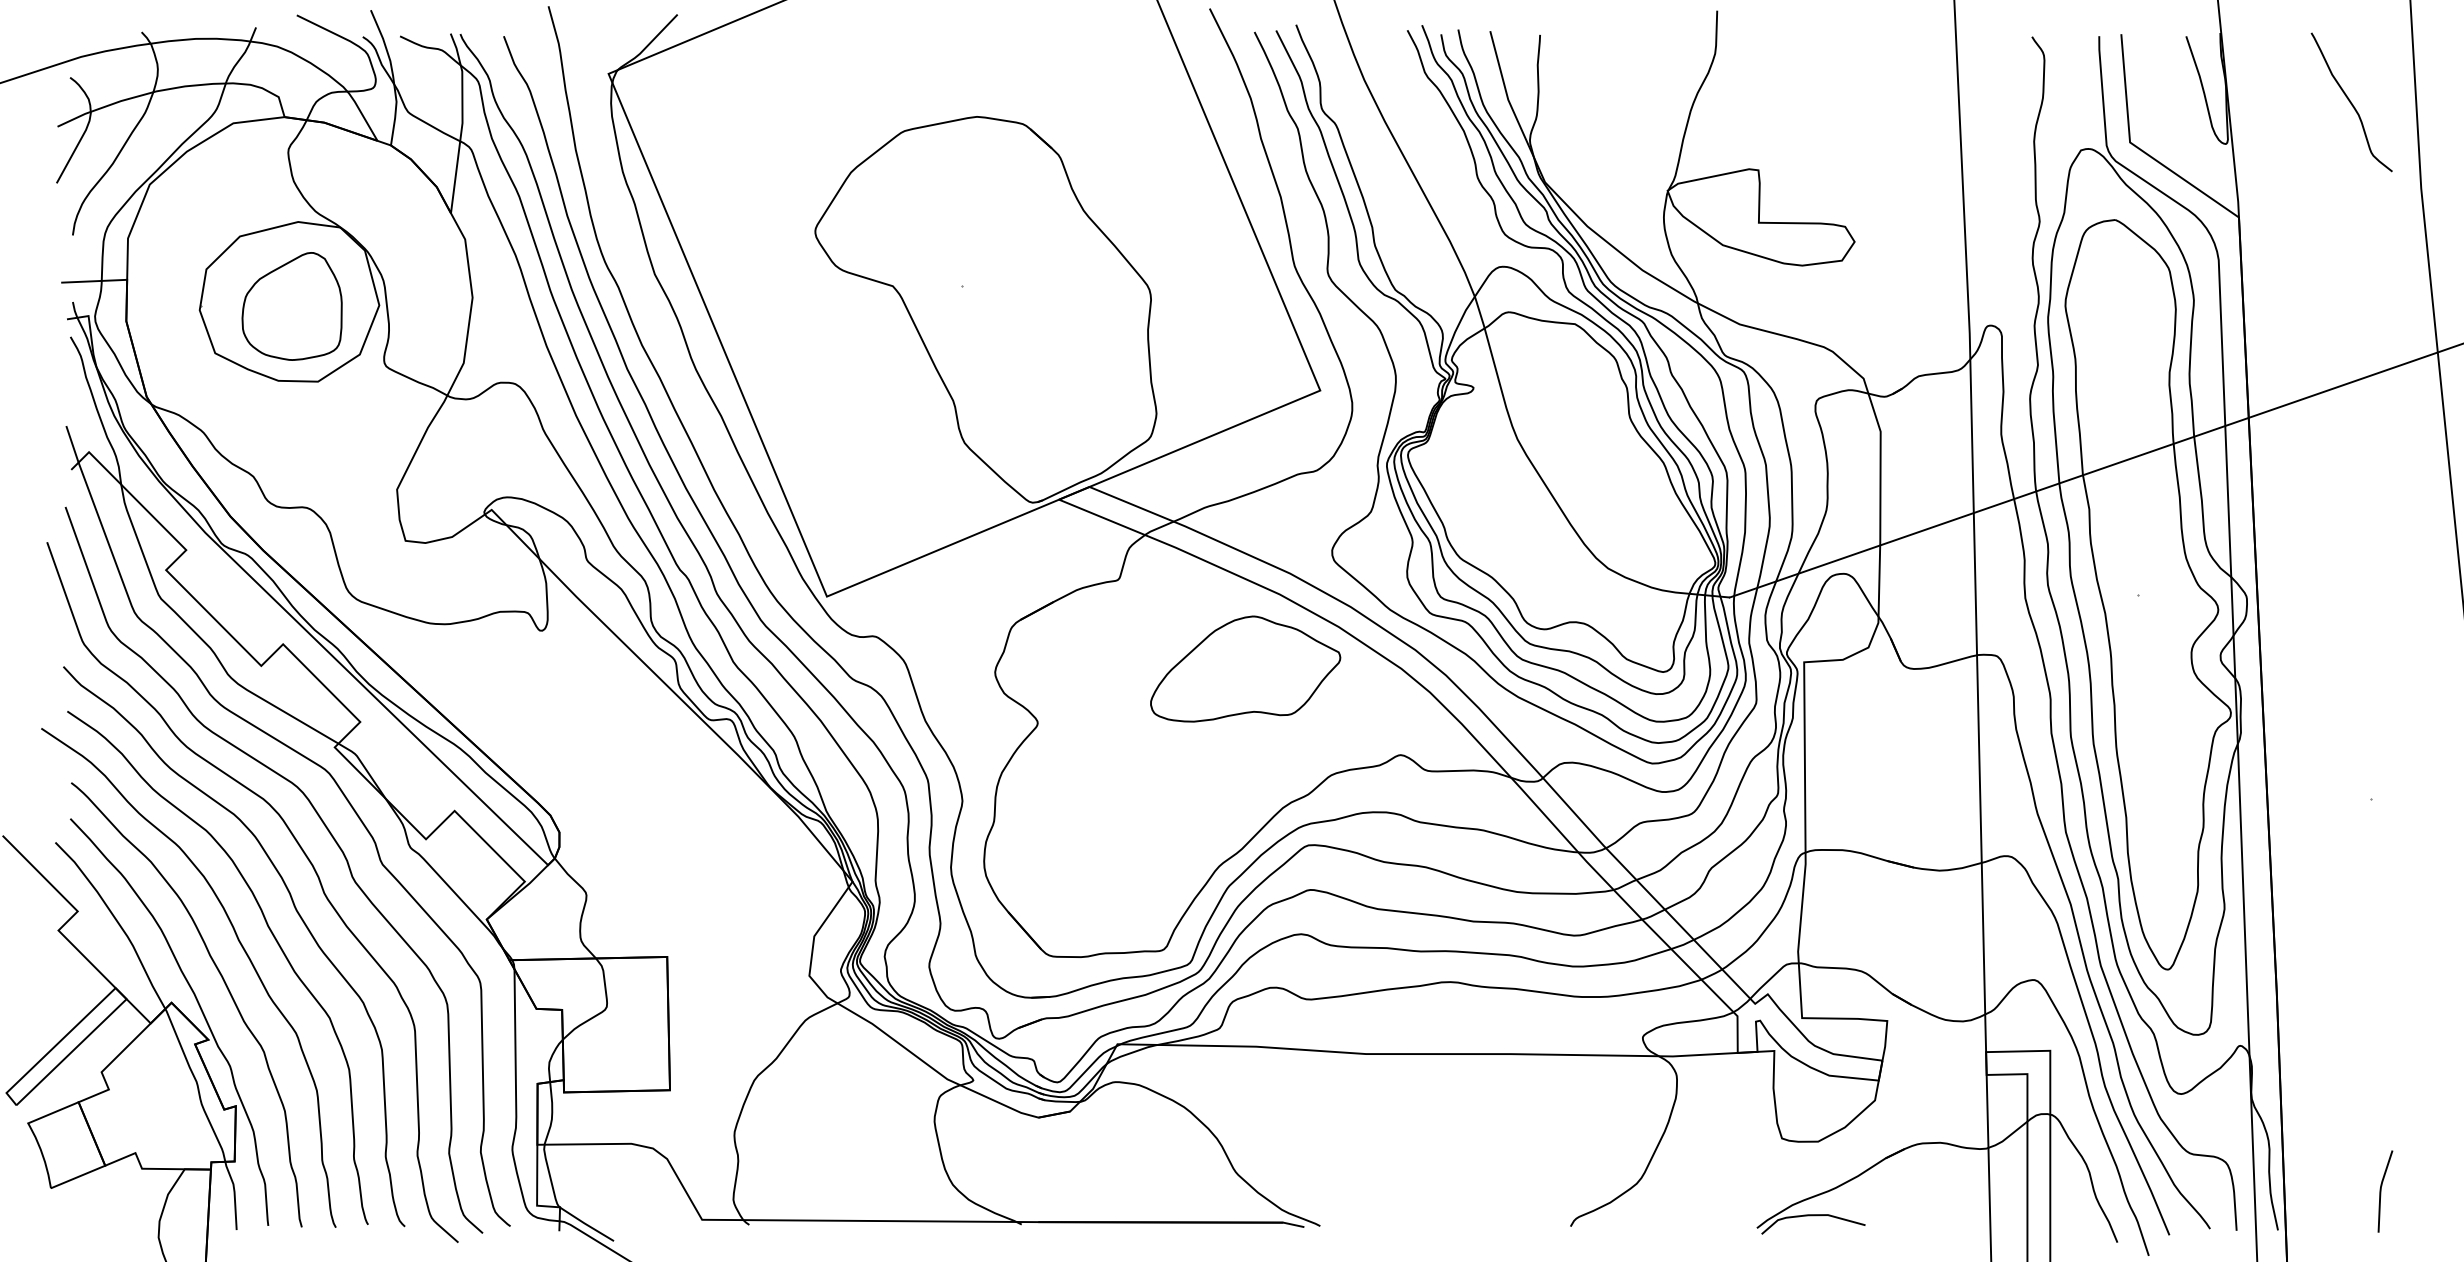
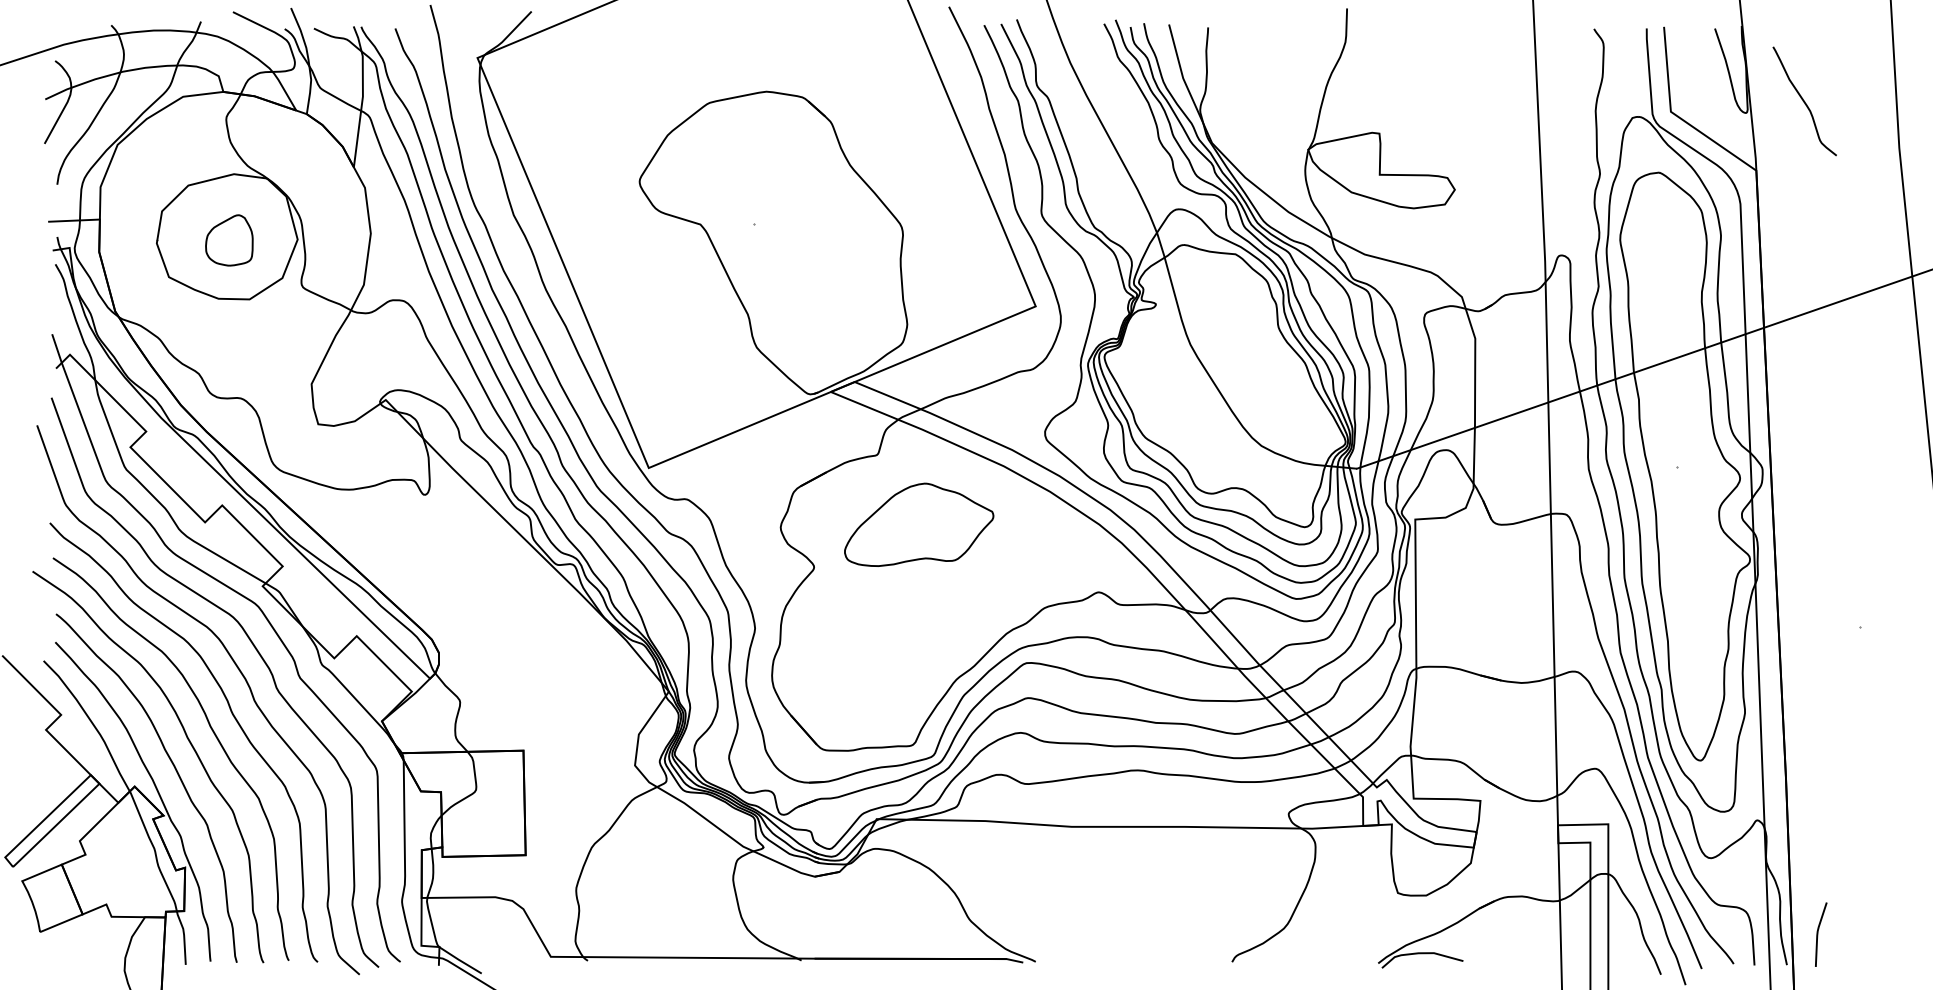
curve: (2351, 102) -> (1804, 101), moved
part: (292, 306) -> (229, 240), size x0.6
part: (1246, 668) -> (919, 524), moved
line: (2381, 1191) -> (1818, 934), moved

